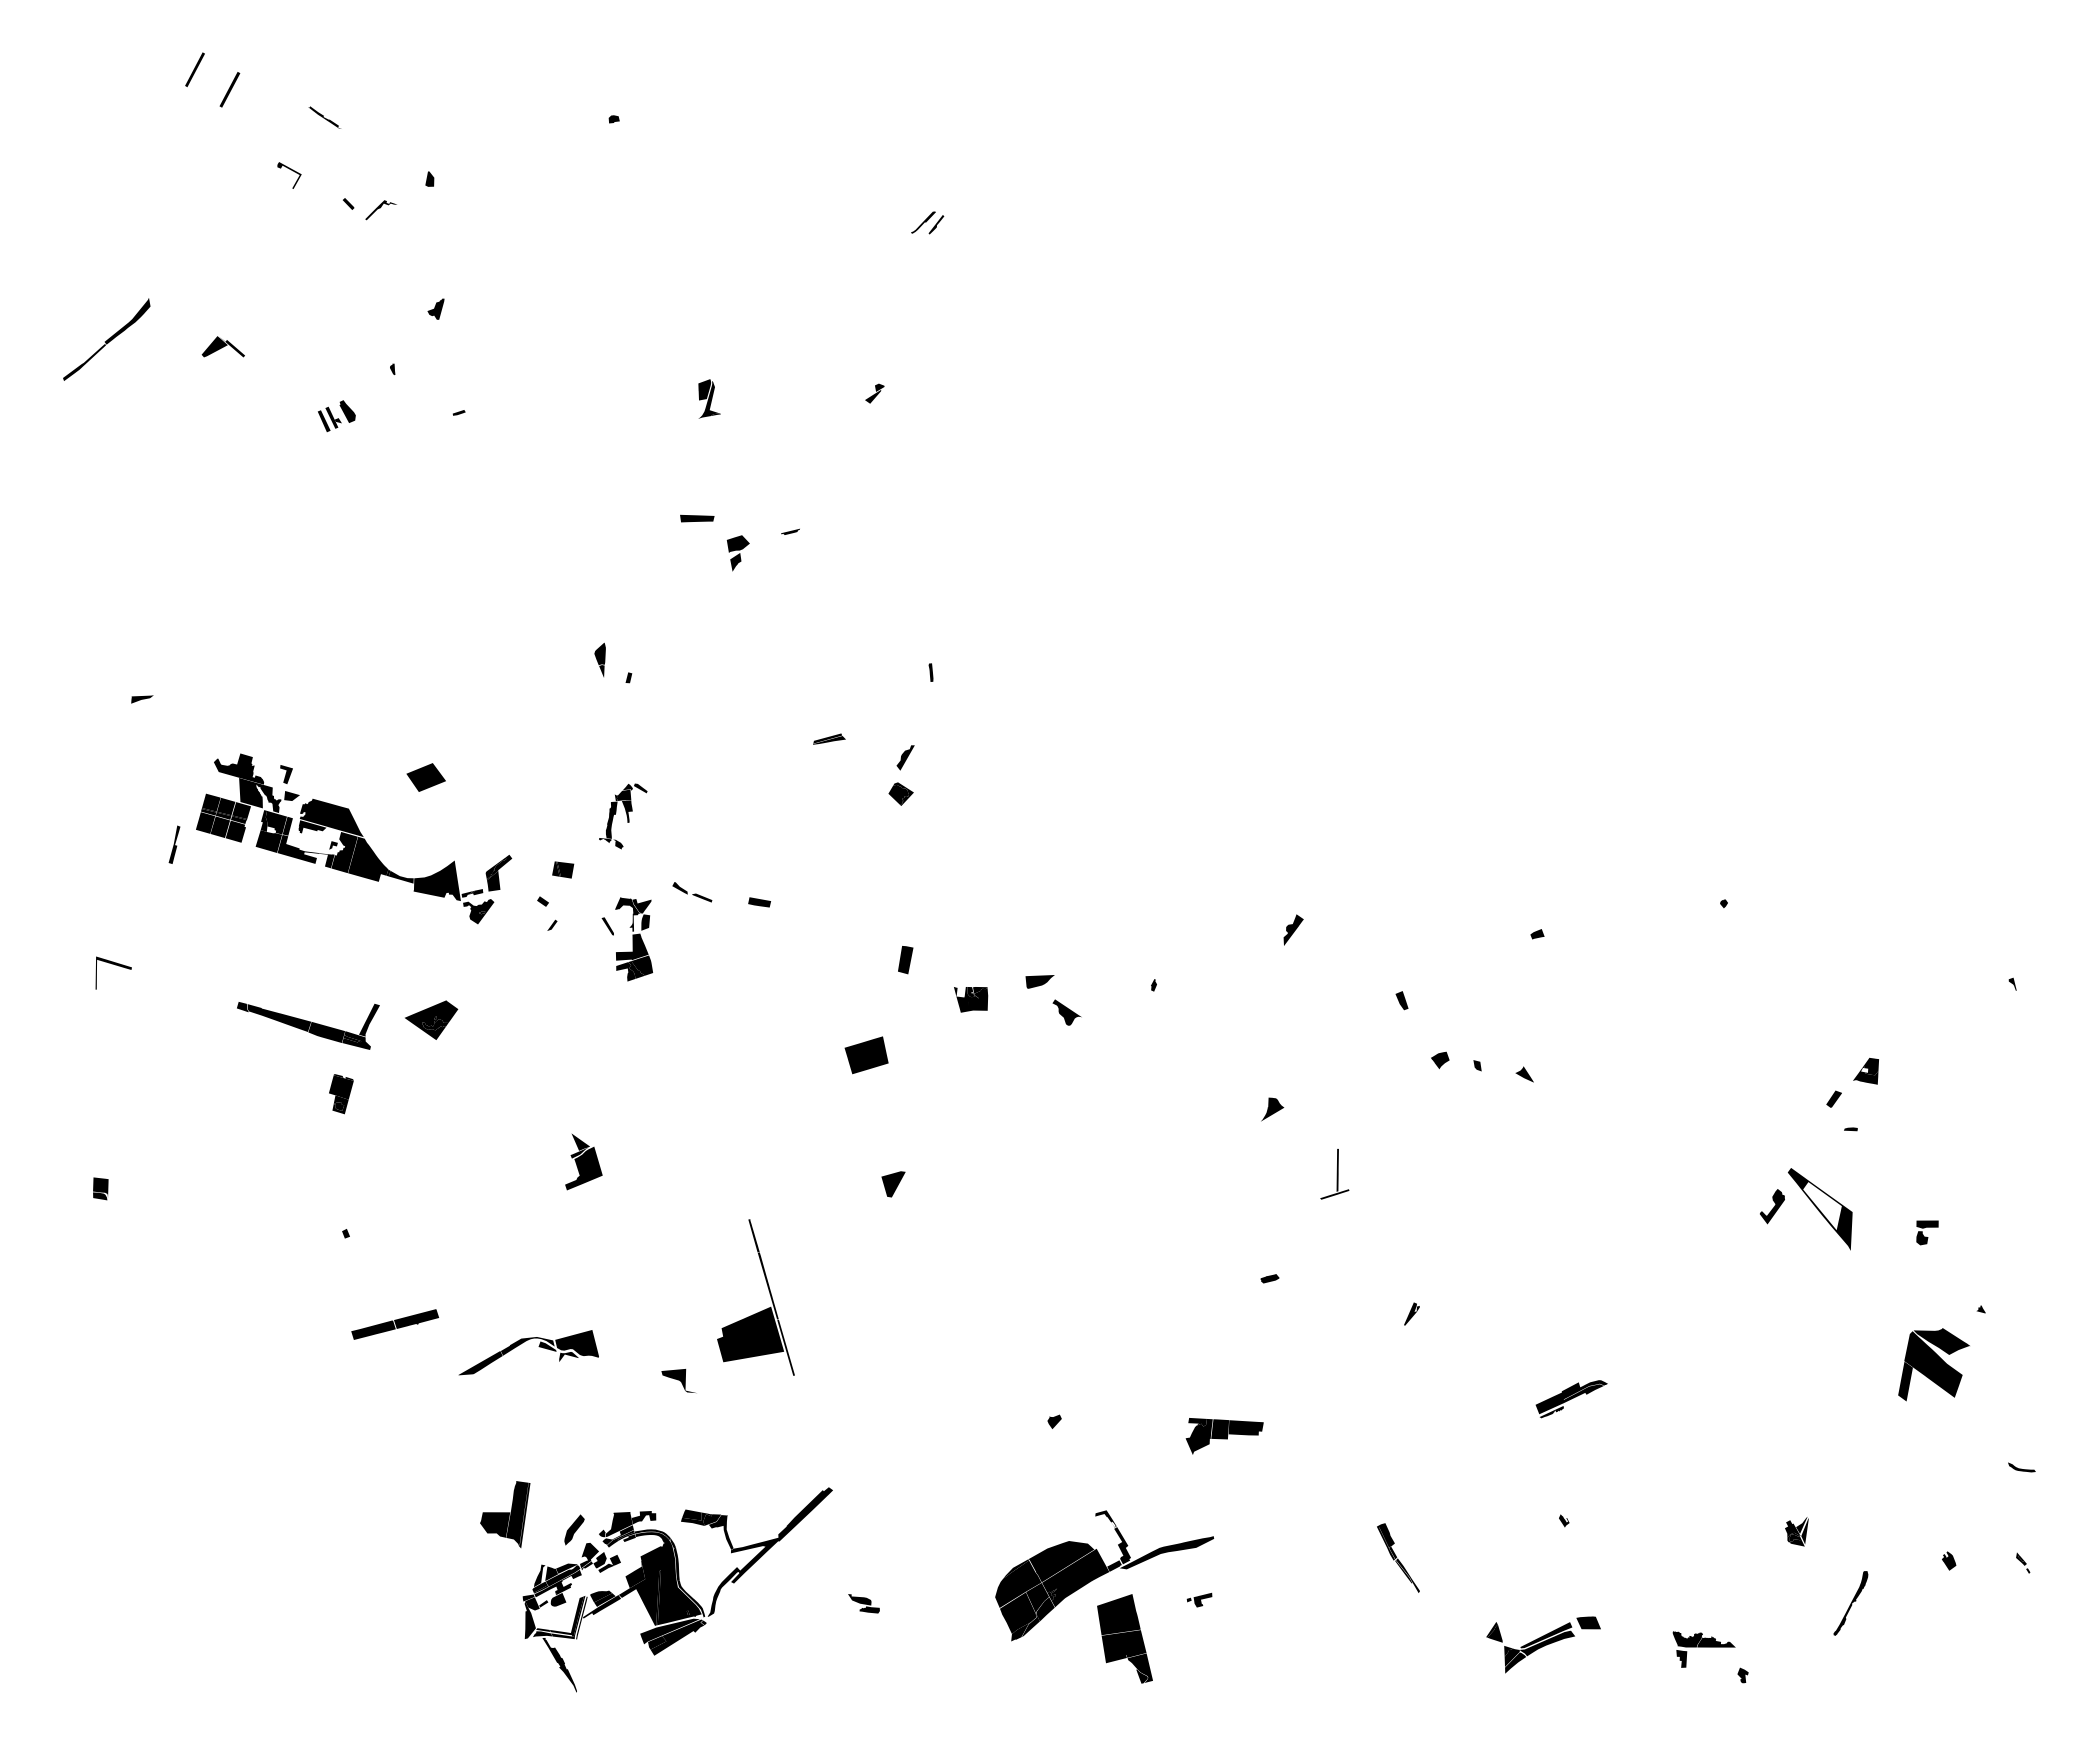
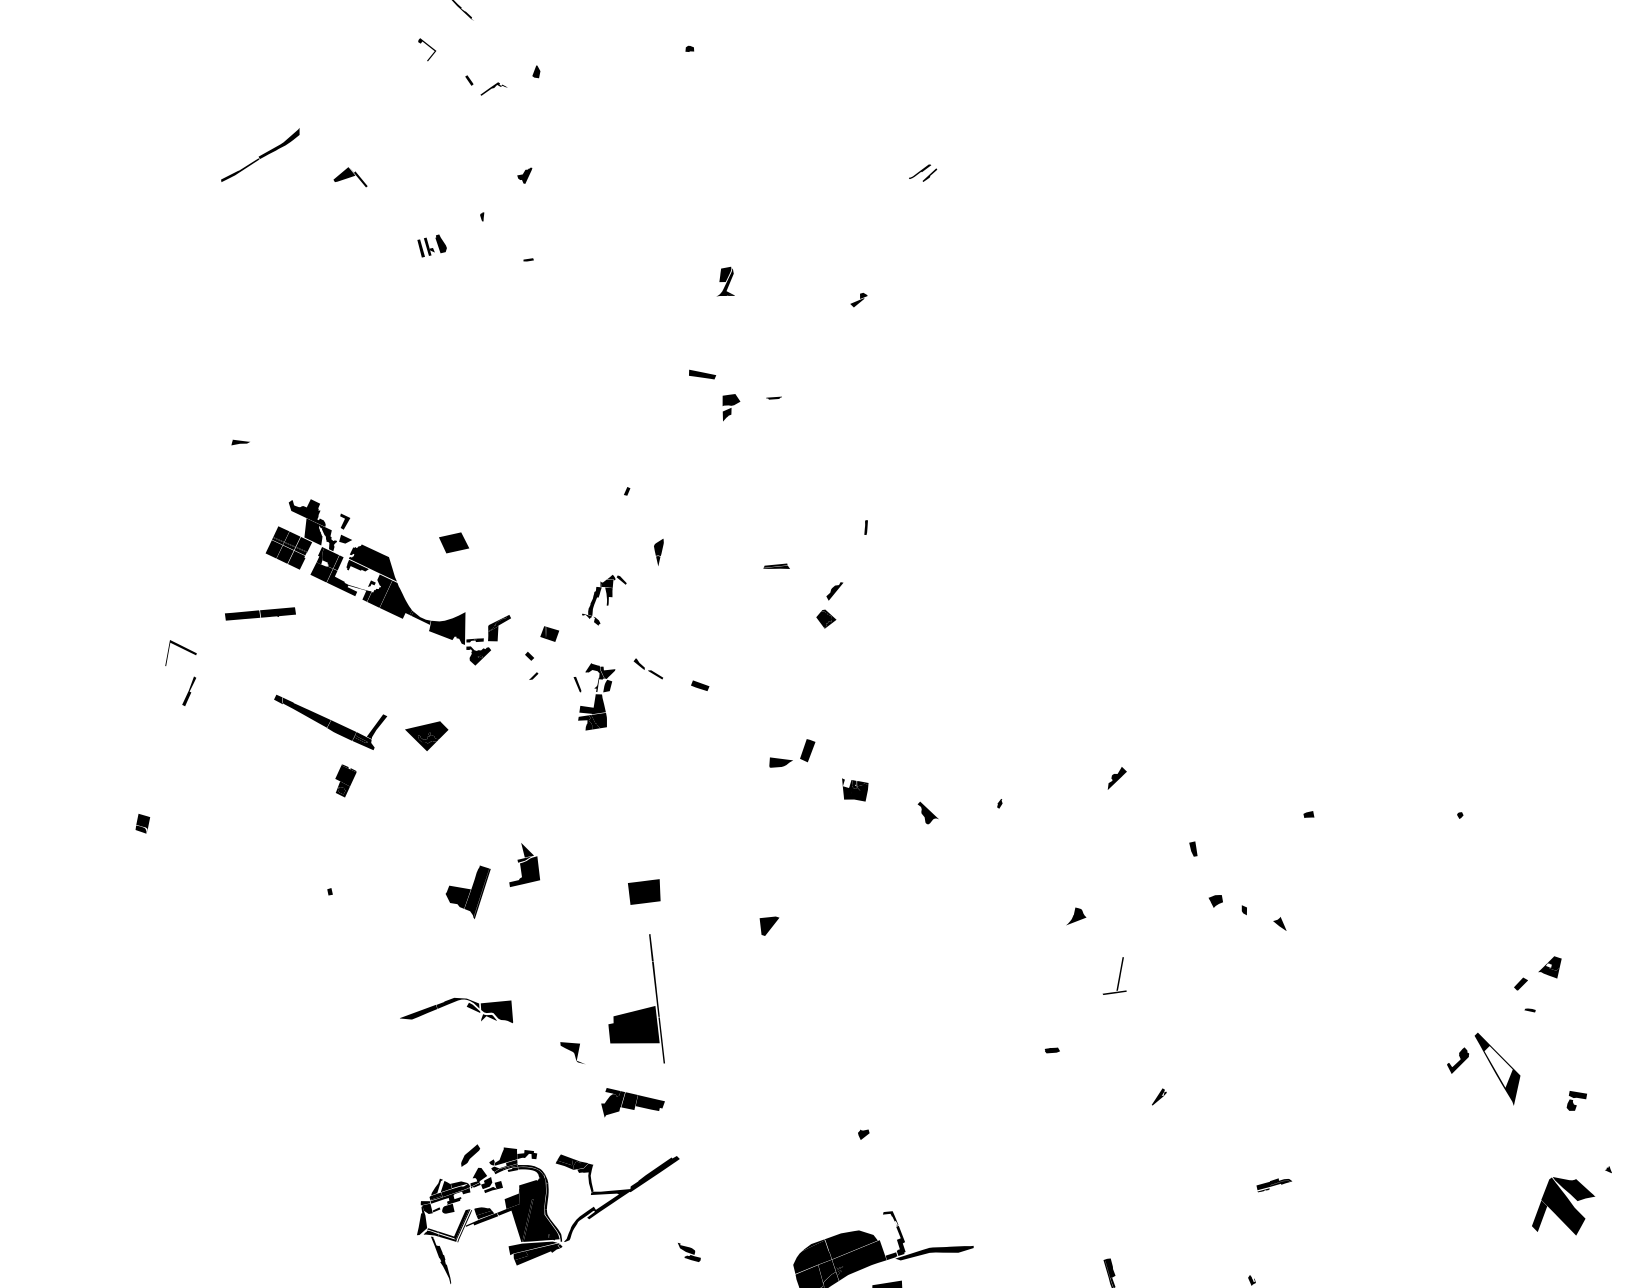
part: (599, 659) -> (657, 551), moved
part: (174, 844) -> (189, 691), moved
part: (1039, 981) -> (780, 763), moved
part: (866, 1055) -> (644, 892), moved
part: (395, 1324) -> (260, 613), moved
part: (1571, 1399) -> (1273, 1185), size x0.6
part: (1224, 1436) -> (632, 1107), moved
part: (505, 1514) -> (466, 890), moved

